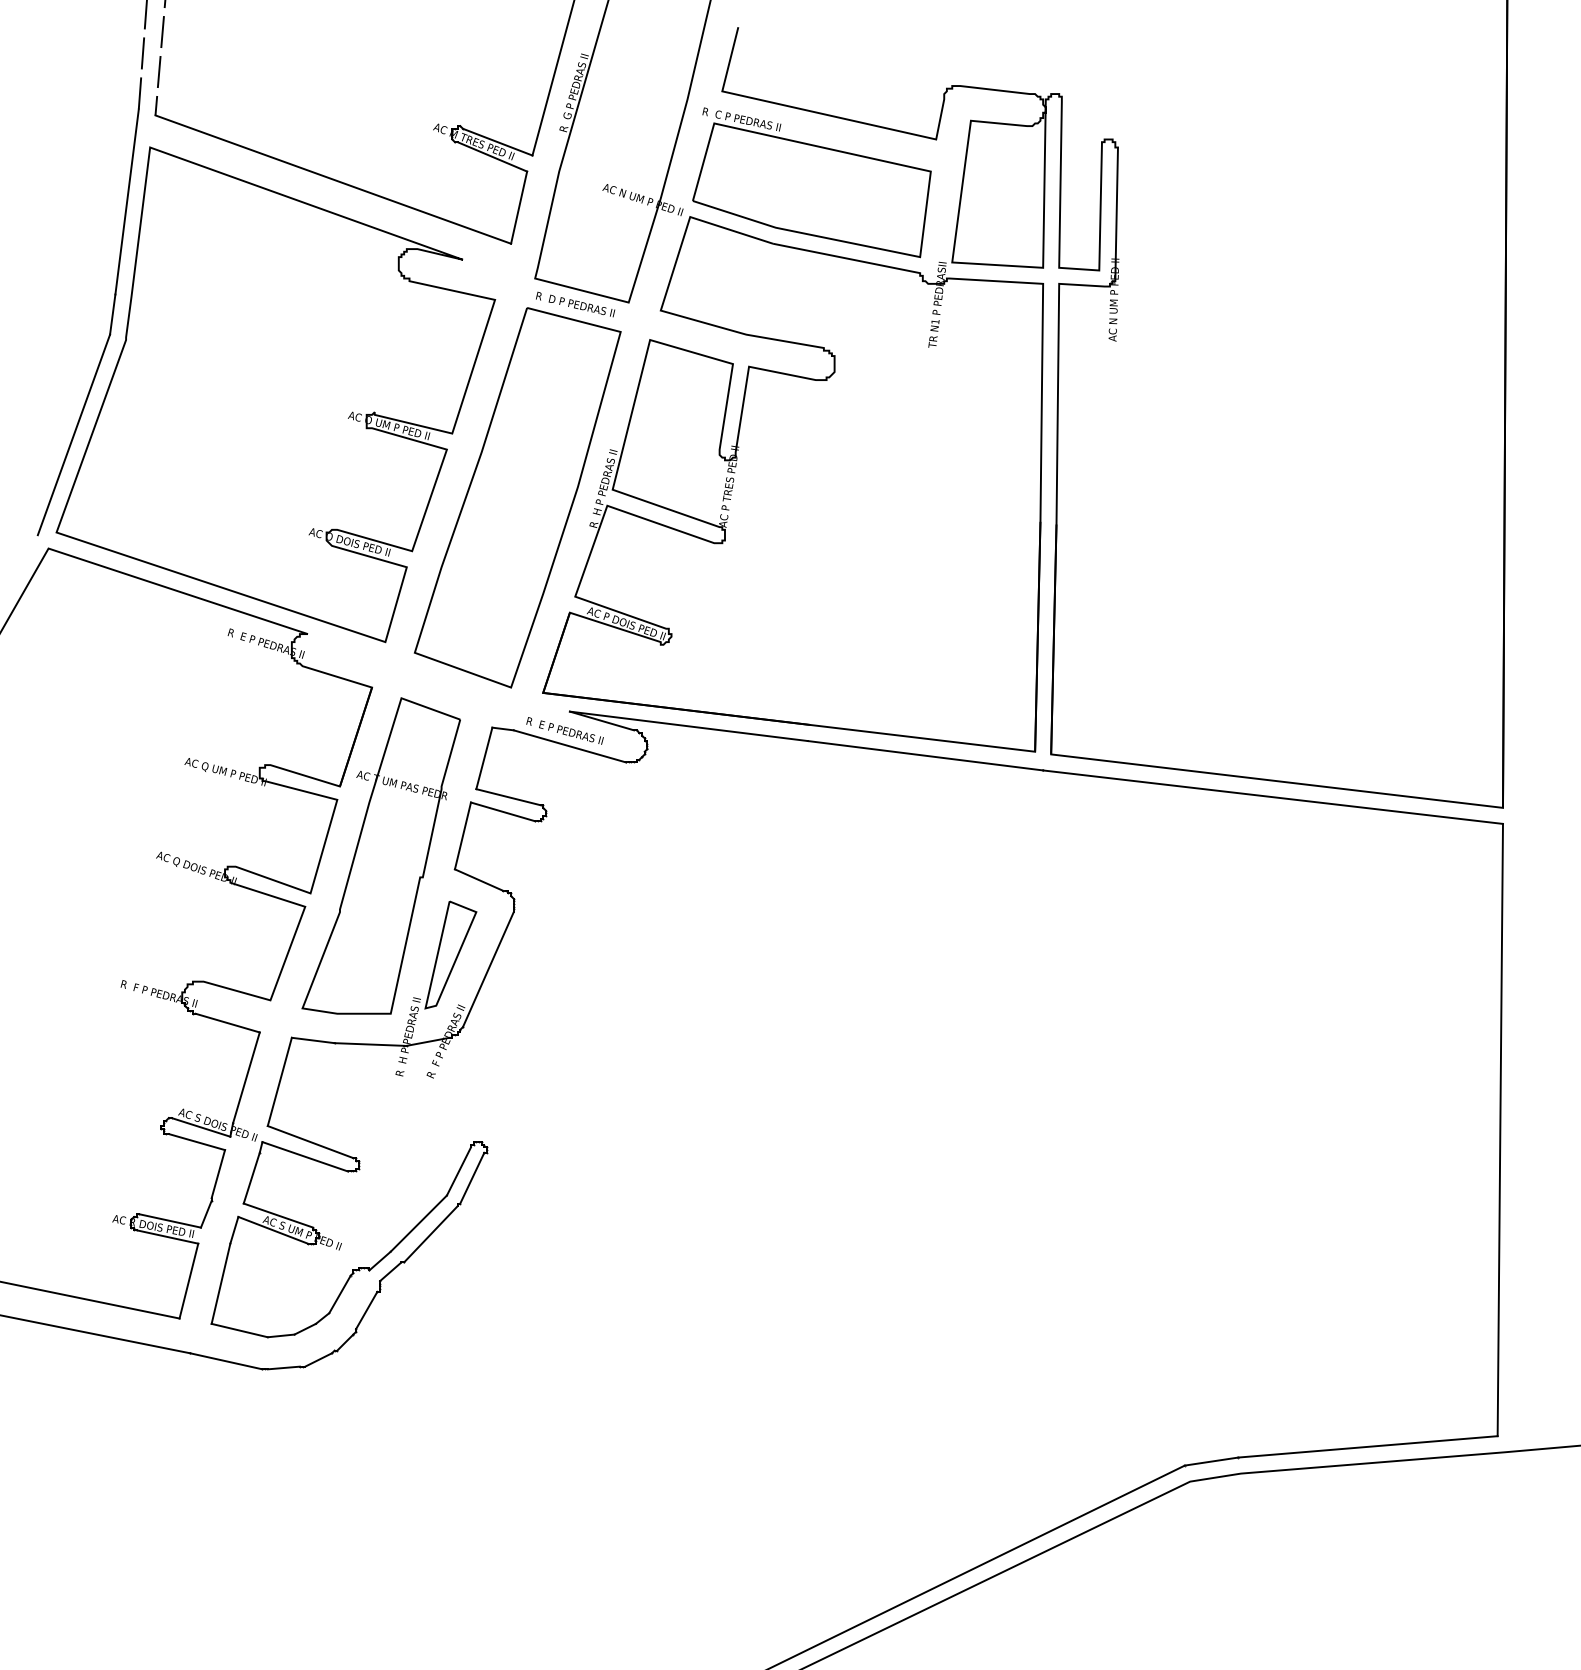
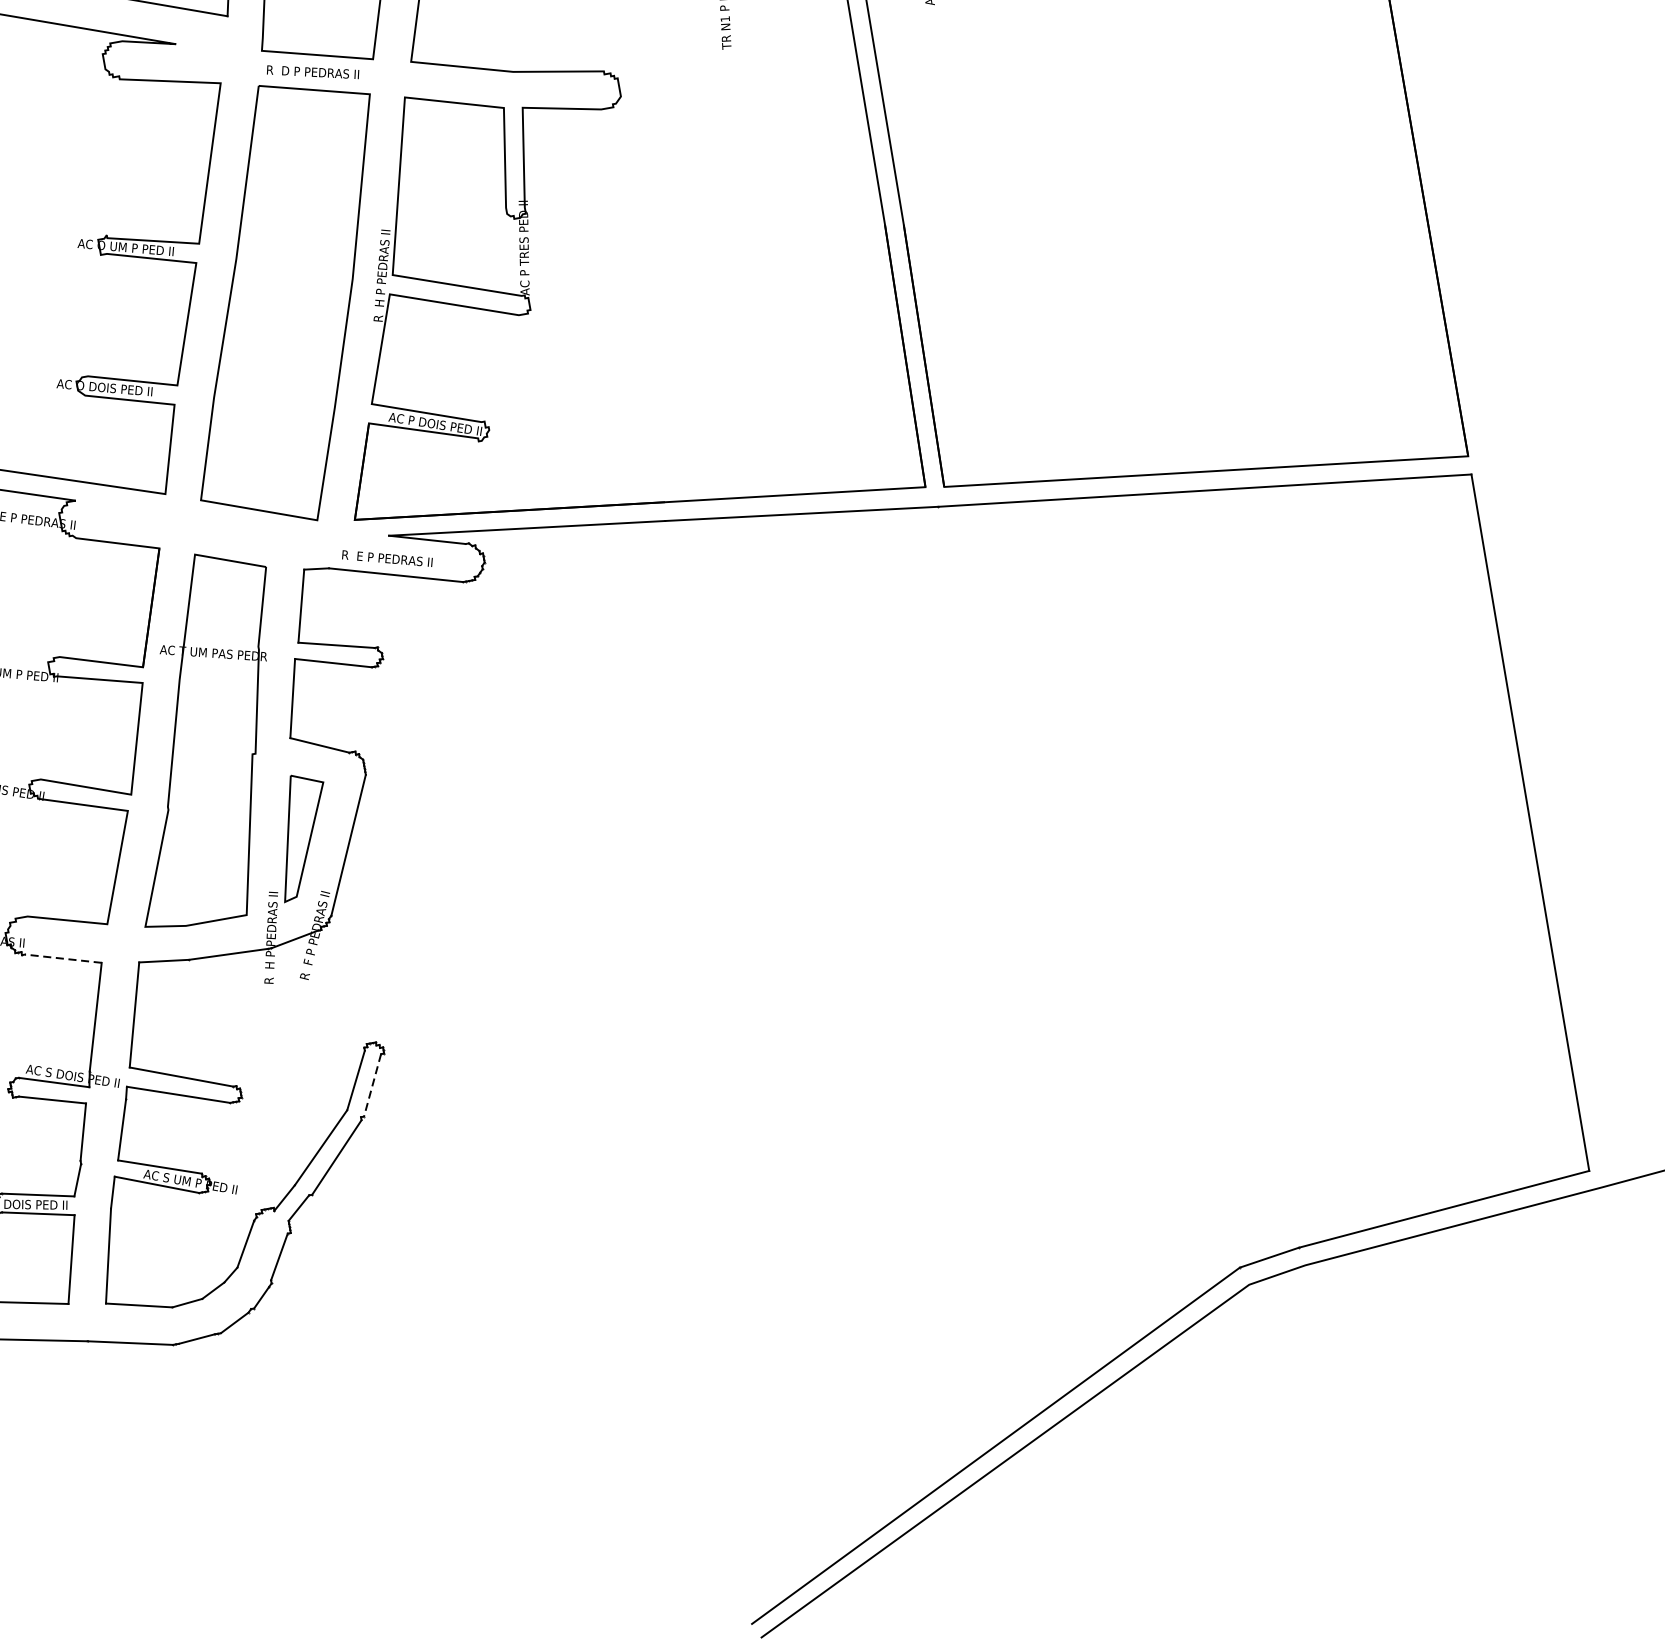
line: (227, 1022) -> (63, 958), solid -> dashed
line: (472, 1178) -> (372, 1085), solid -> dashed

